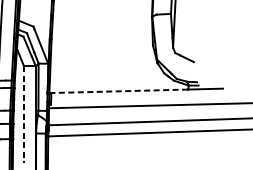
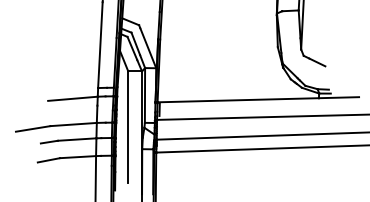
line: (119, 91) -> (238, 100), dashed -> solid
line: (24, 114) -> (128, 127), dashed -> solid

